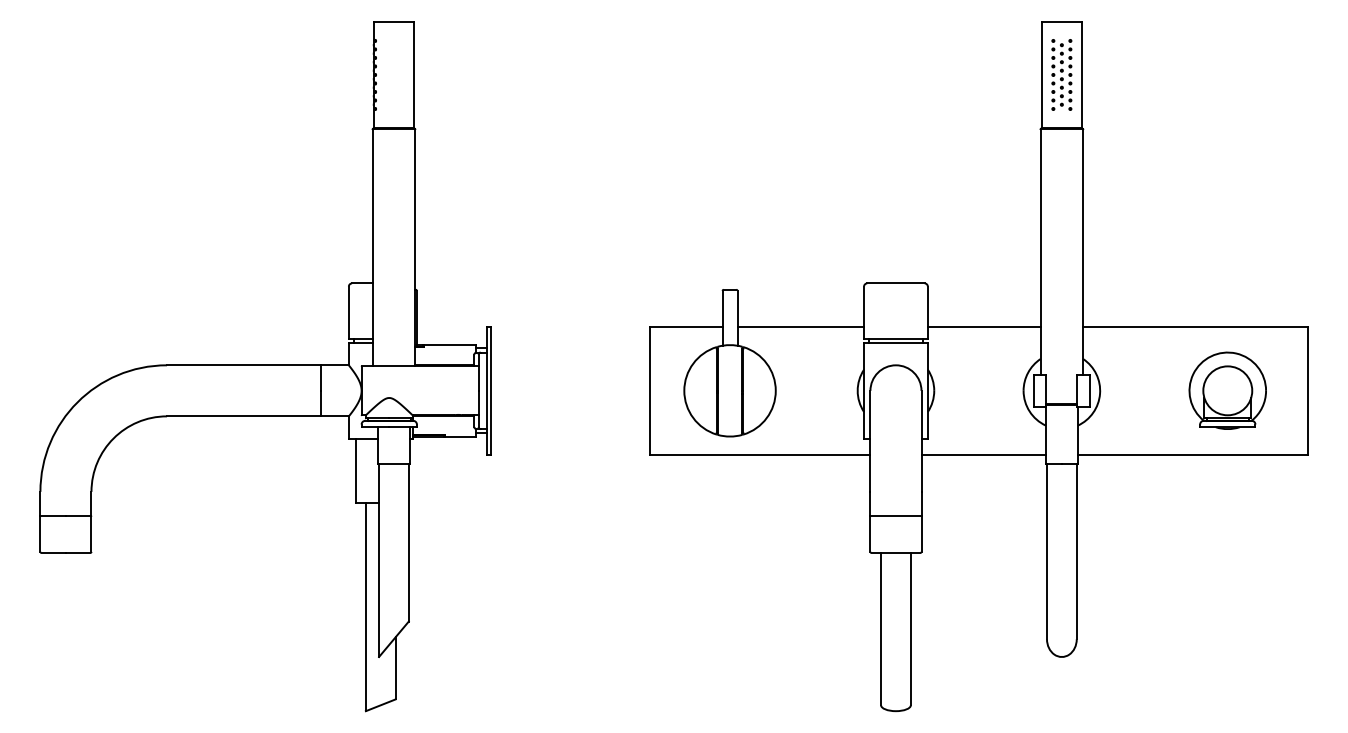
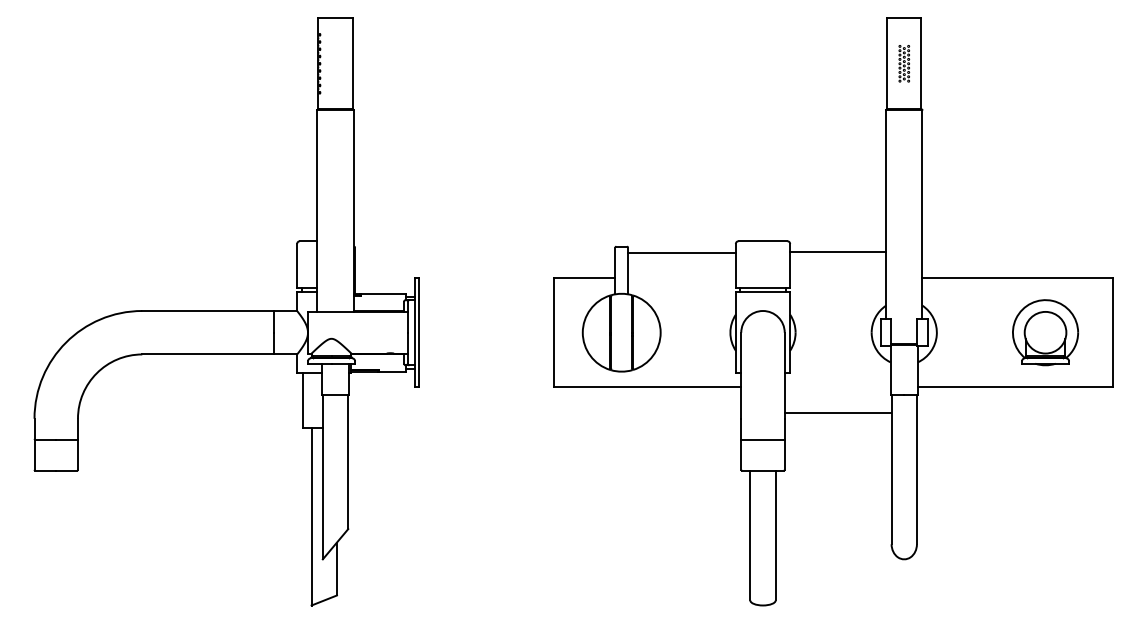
part: (1061, 74) -> (903, 63), size x0.6
line: (800, 327) -> (681, 253), moved
line: (983, 327) -> (837, 252), moved
line: (983, 454) -> (837, 413), moved

